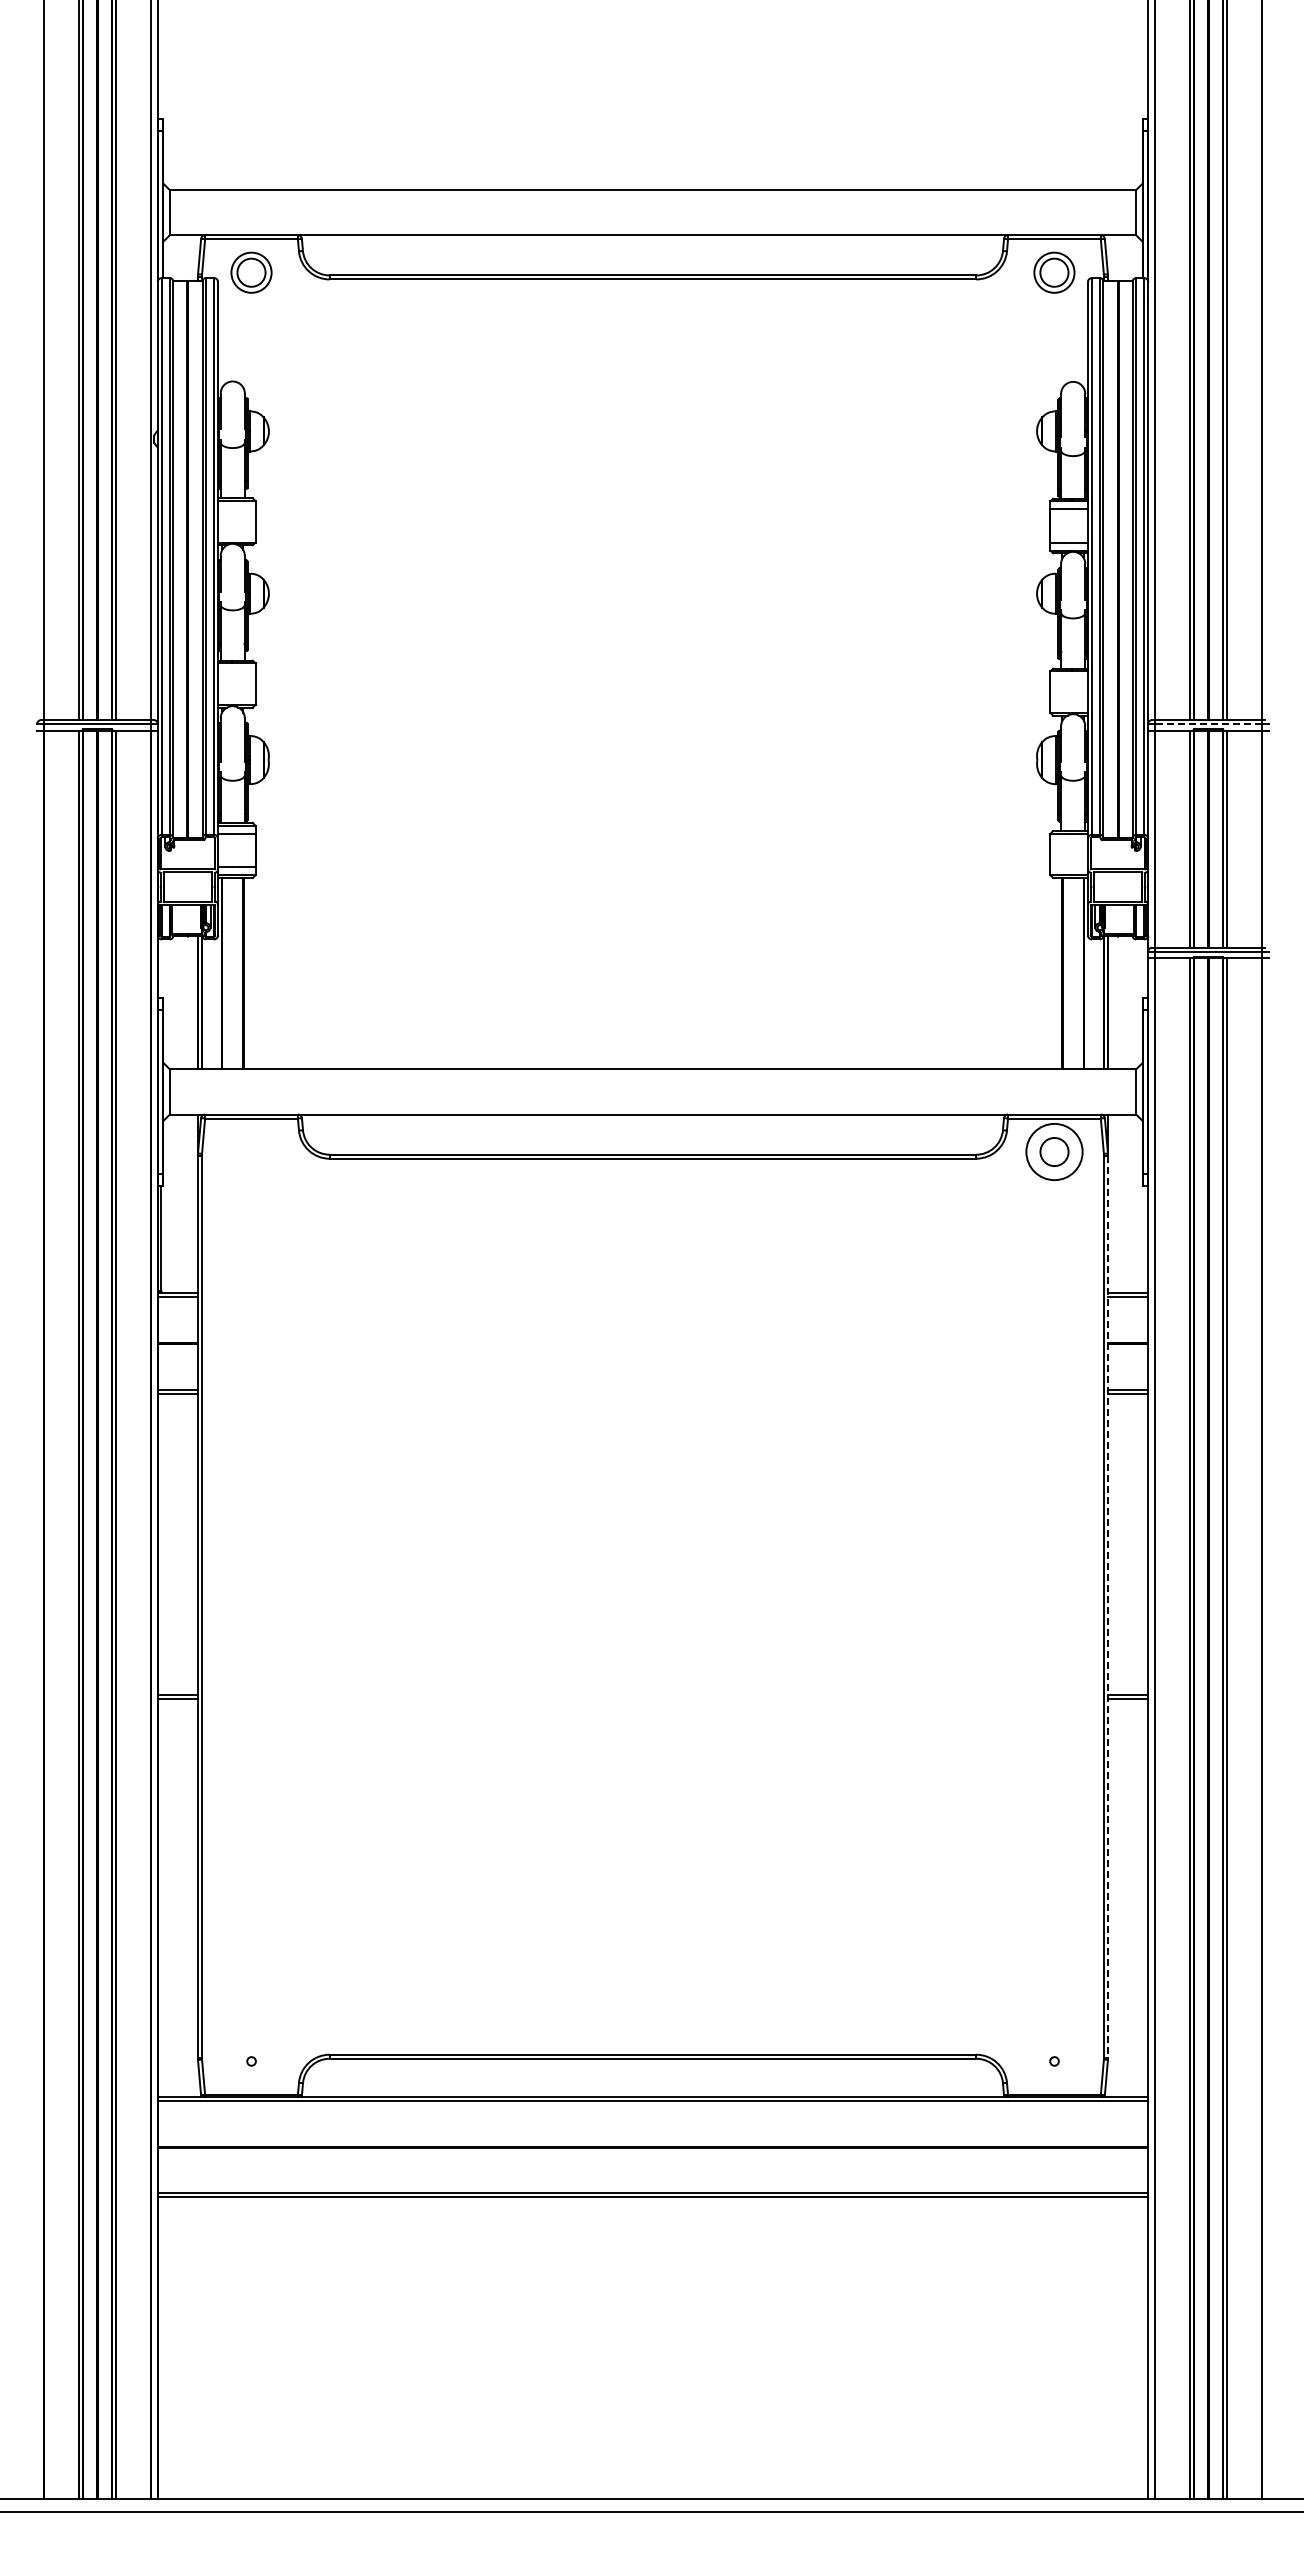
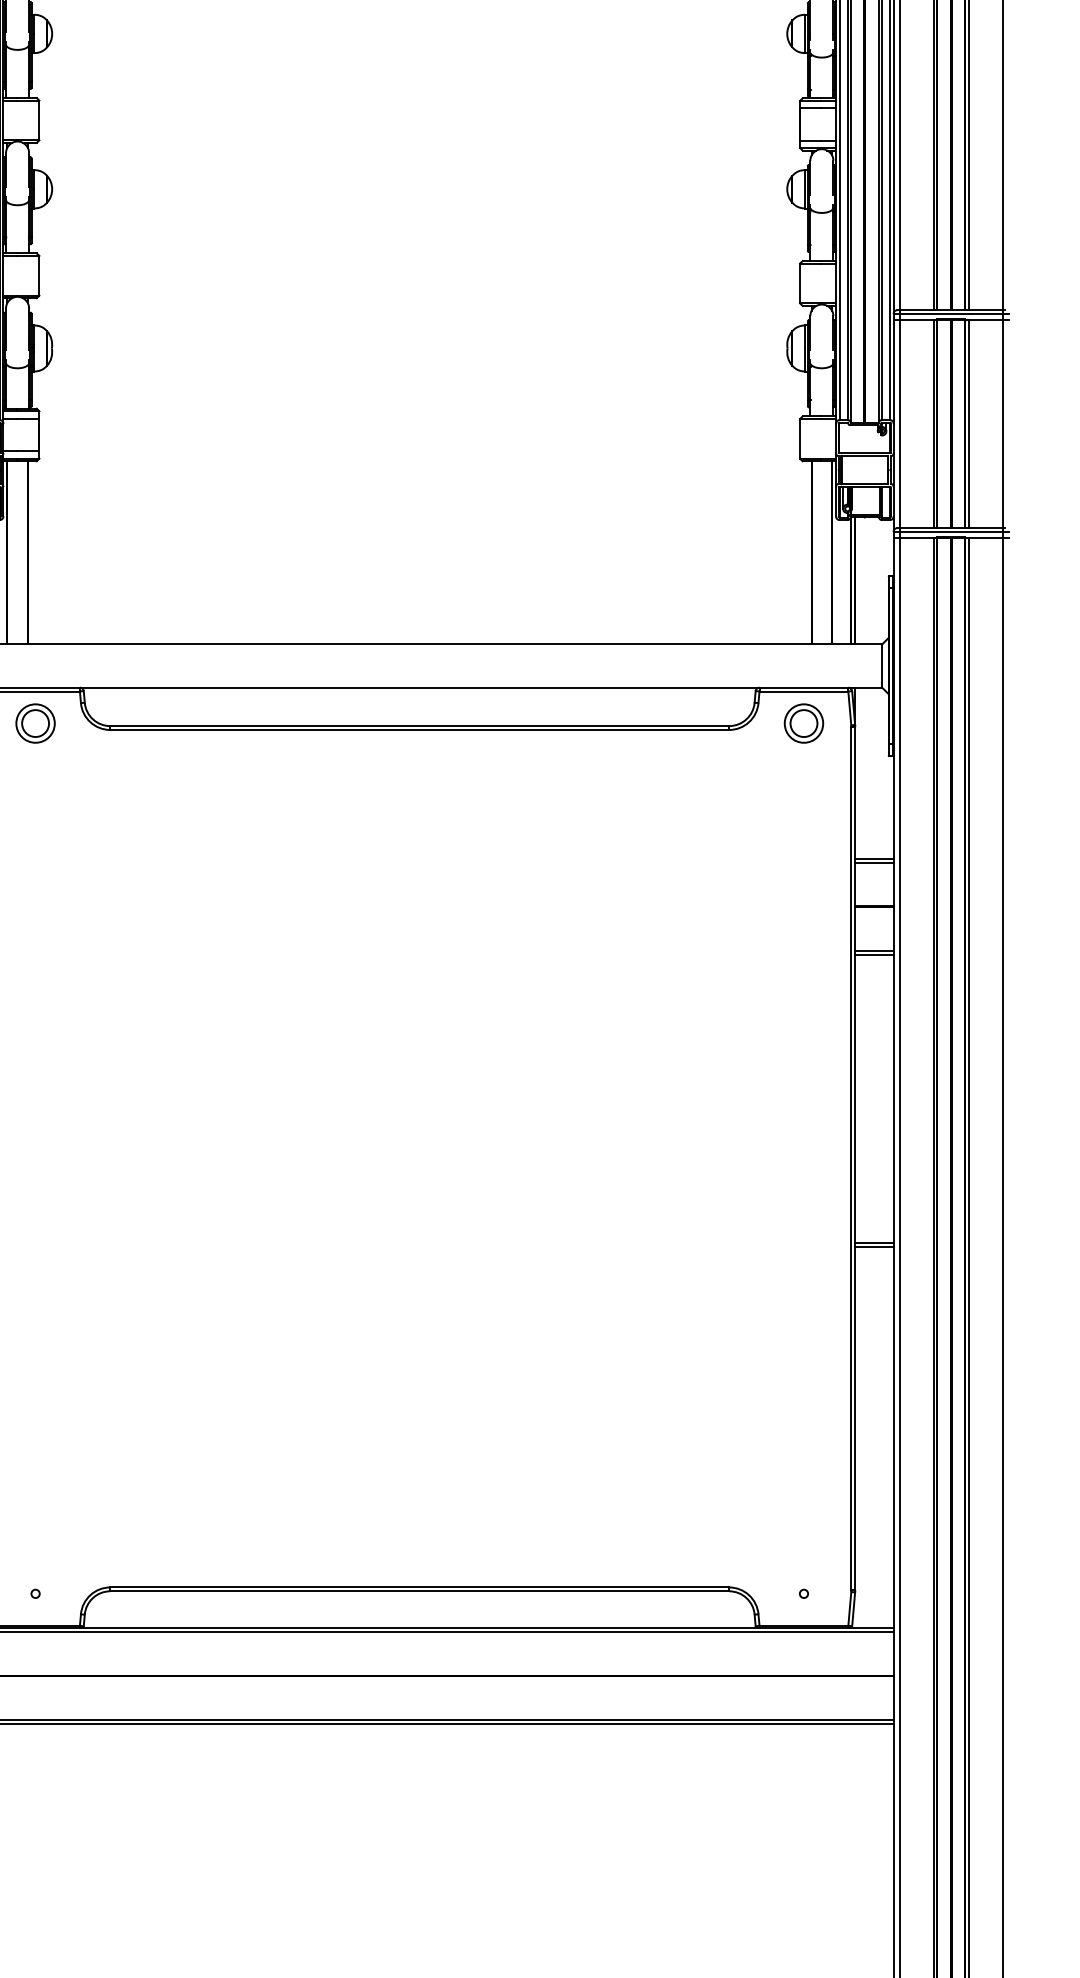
line: (1208, 724) -> (951, 314), dashed -> solid
part: (251, 1151) -> (35, 723), added
circle: (1054, 1151) -> (803, 723), size x0.71
line: (1108, 1606) -> (855, 1158), dashed -> solid

